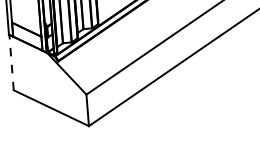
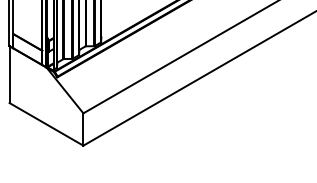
line: (11, 62) -> (9, 74), dashed -> solid

